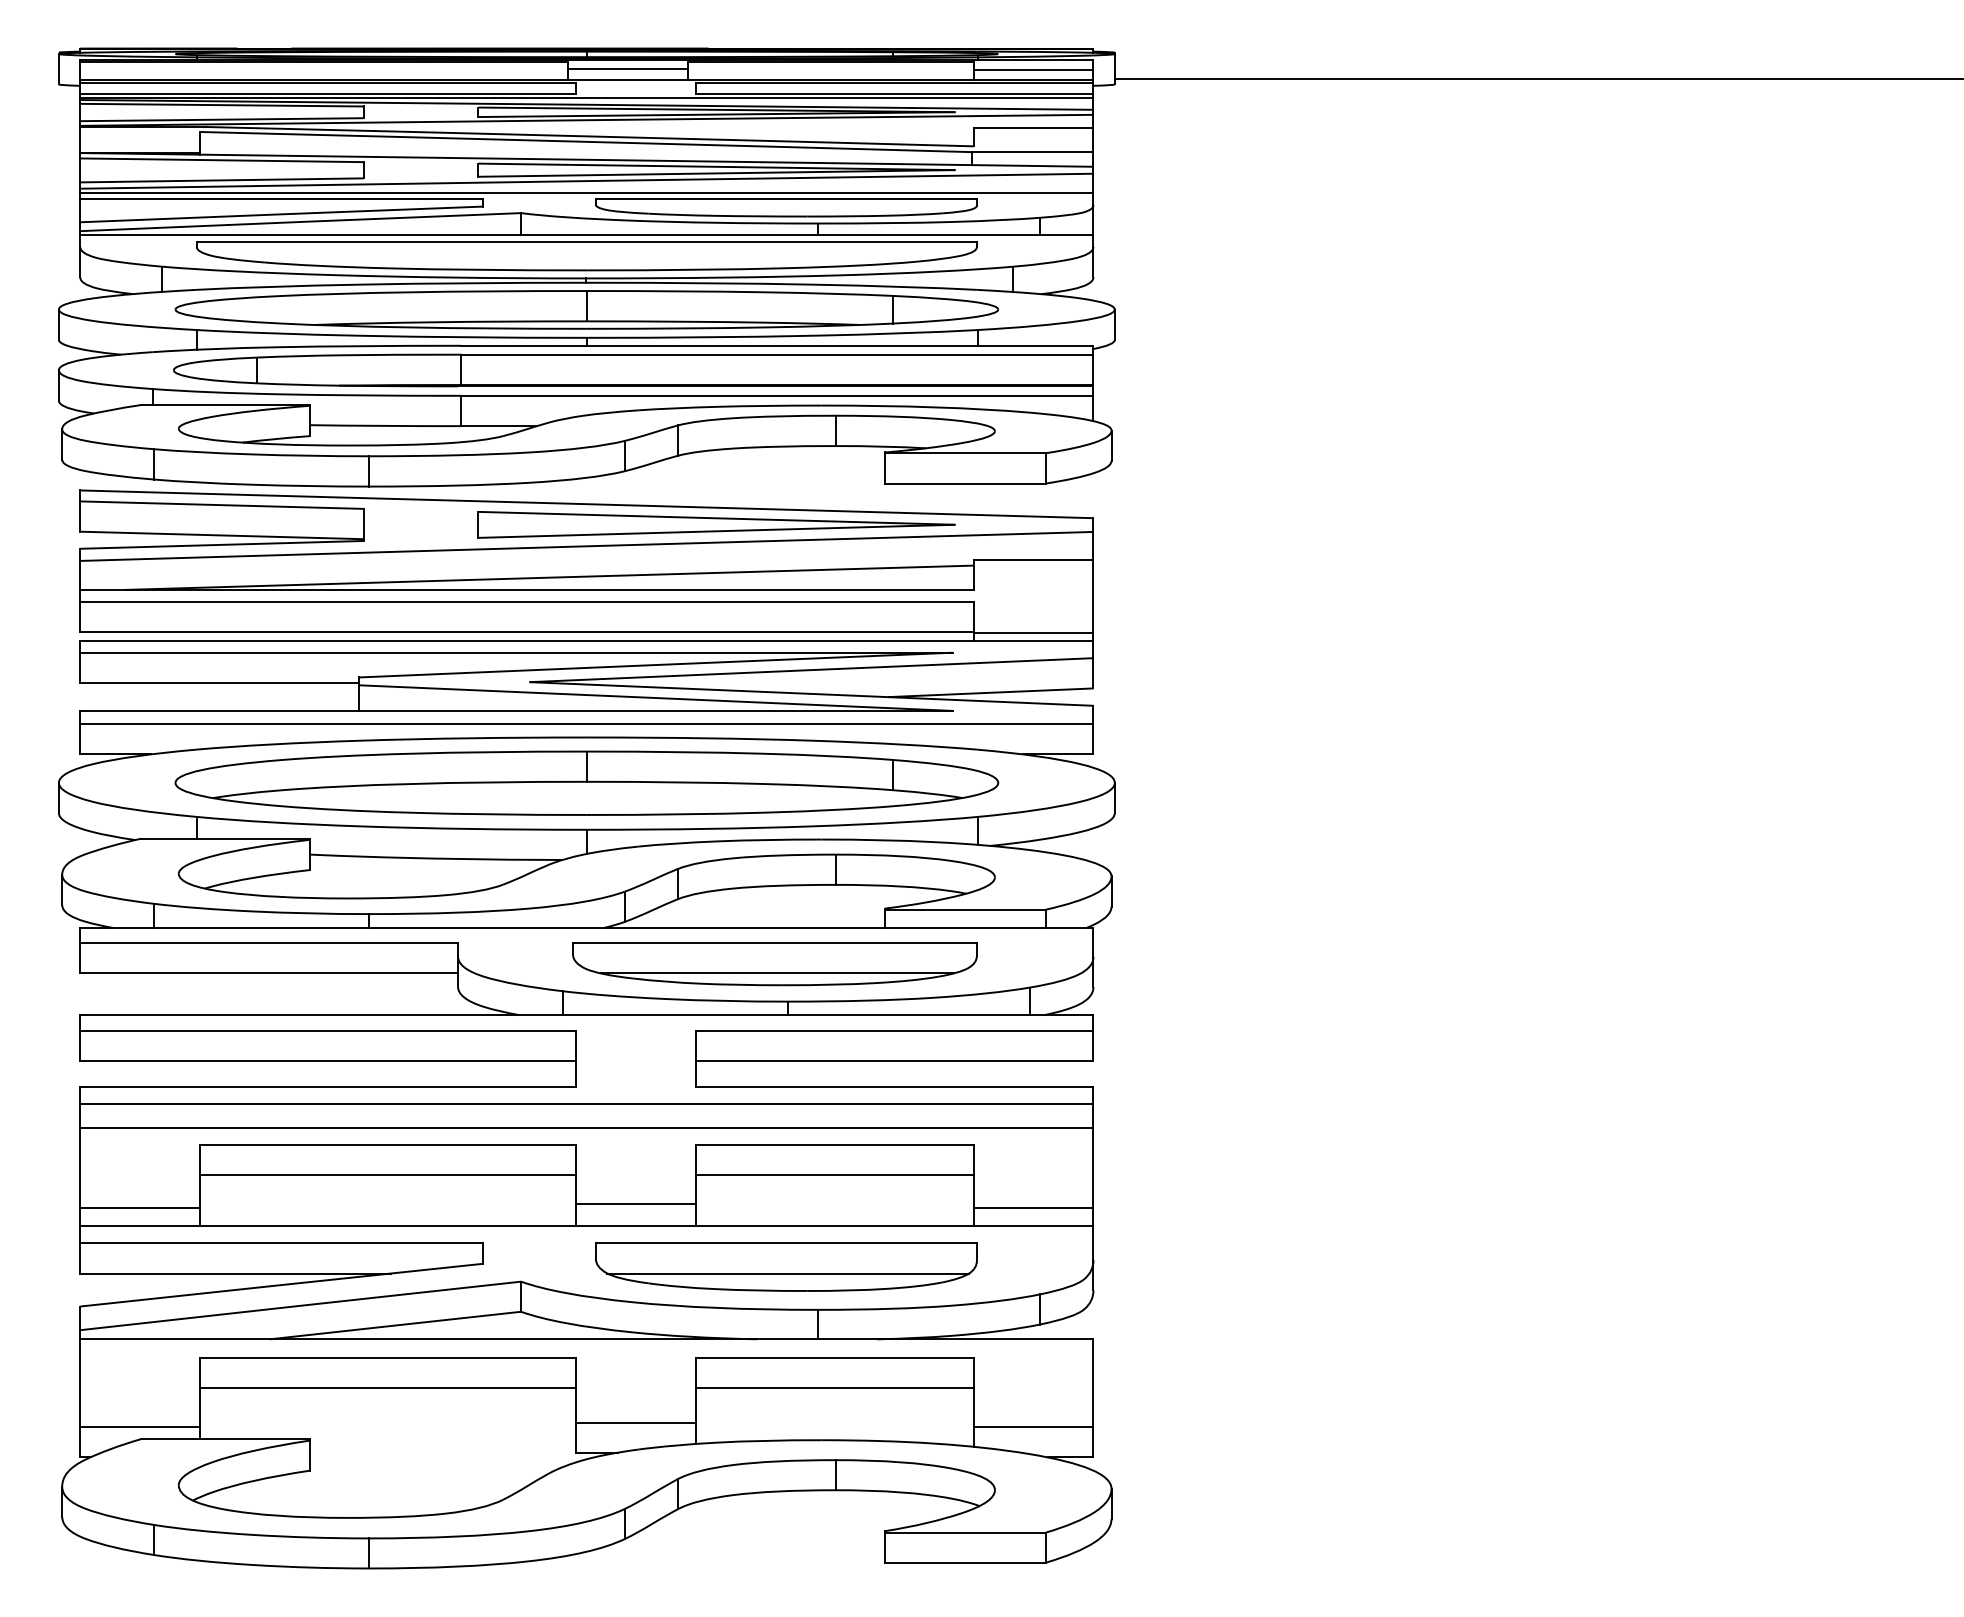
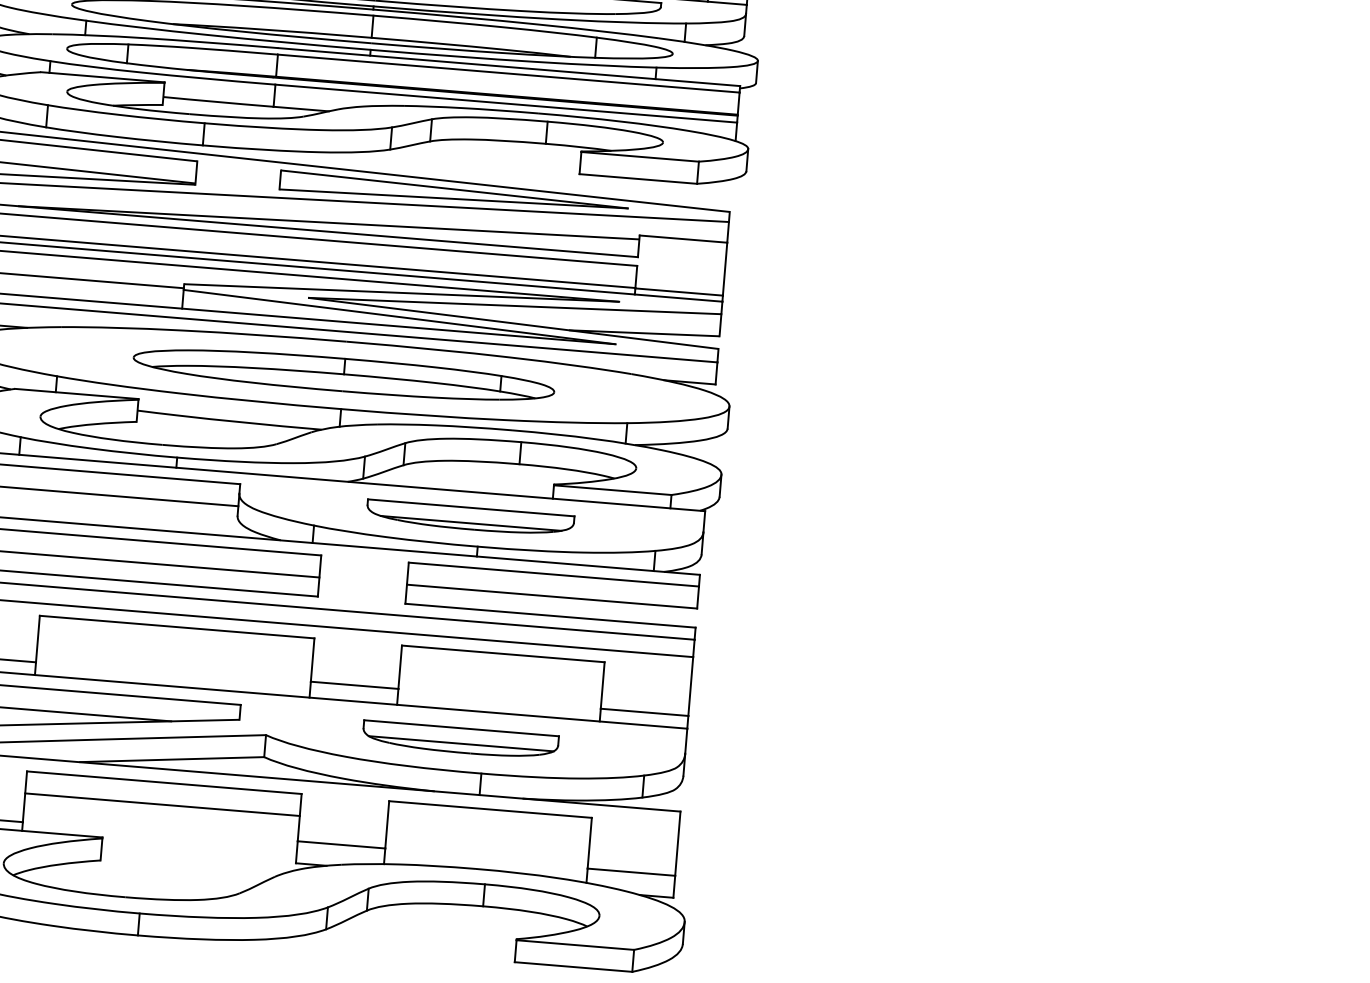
part: (586, 782) -> (343, 374), size x0.7
part: (774, 964) -> (470, 518), size x0.7
line: (388, 1174) -> (175, 648), removed
line: (834, 1174) -> (501, 675), removed
part: (786, 1266) -> (460, 739), size x0.7
line: (834, 1387) -> (488, 831), removed

